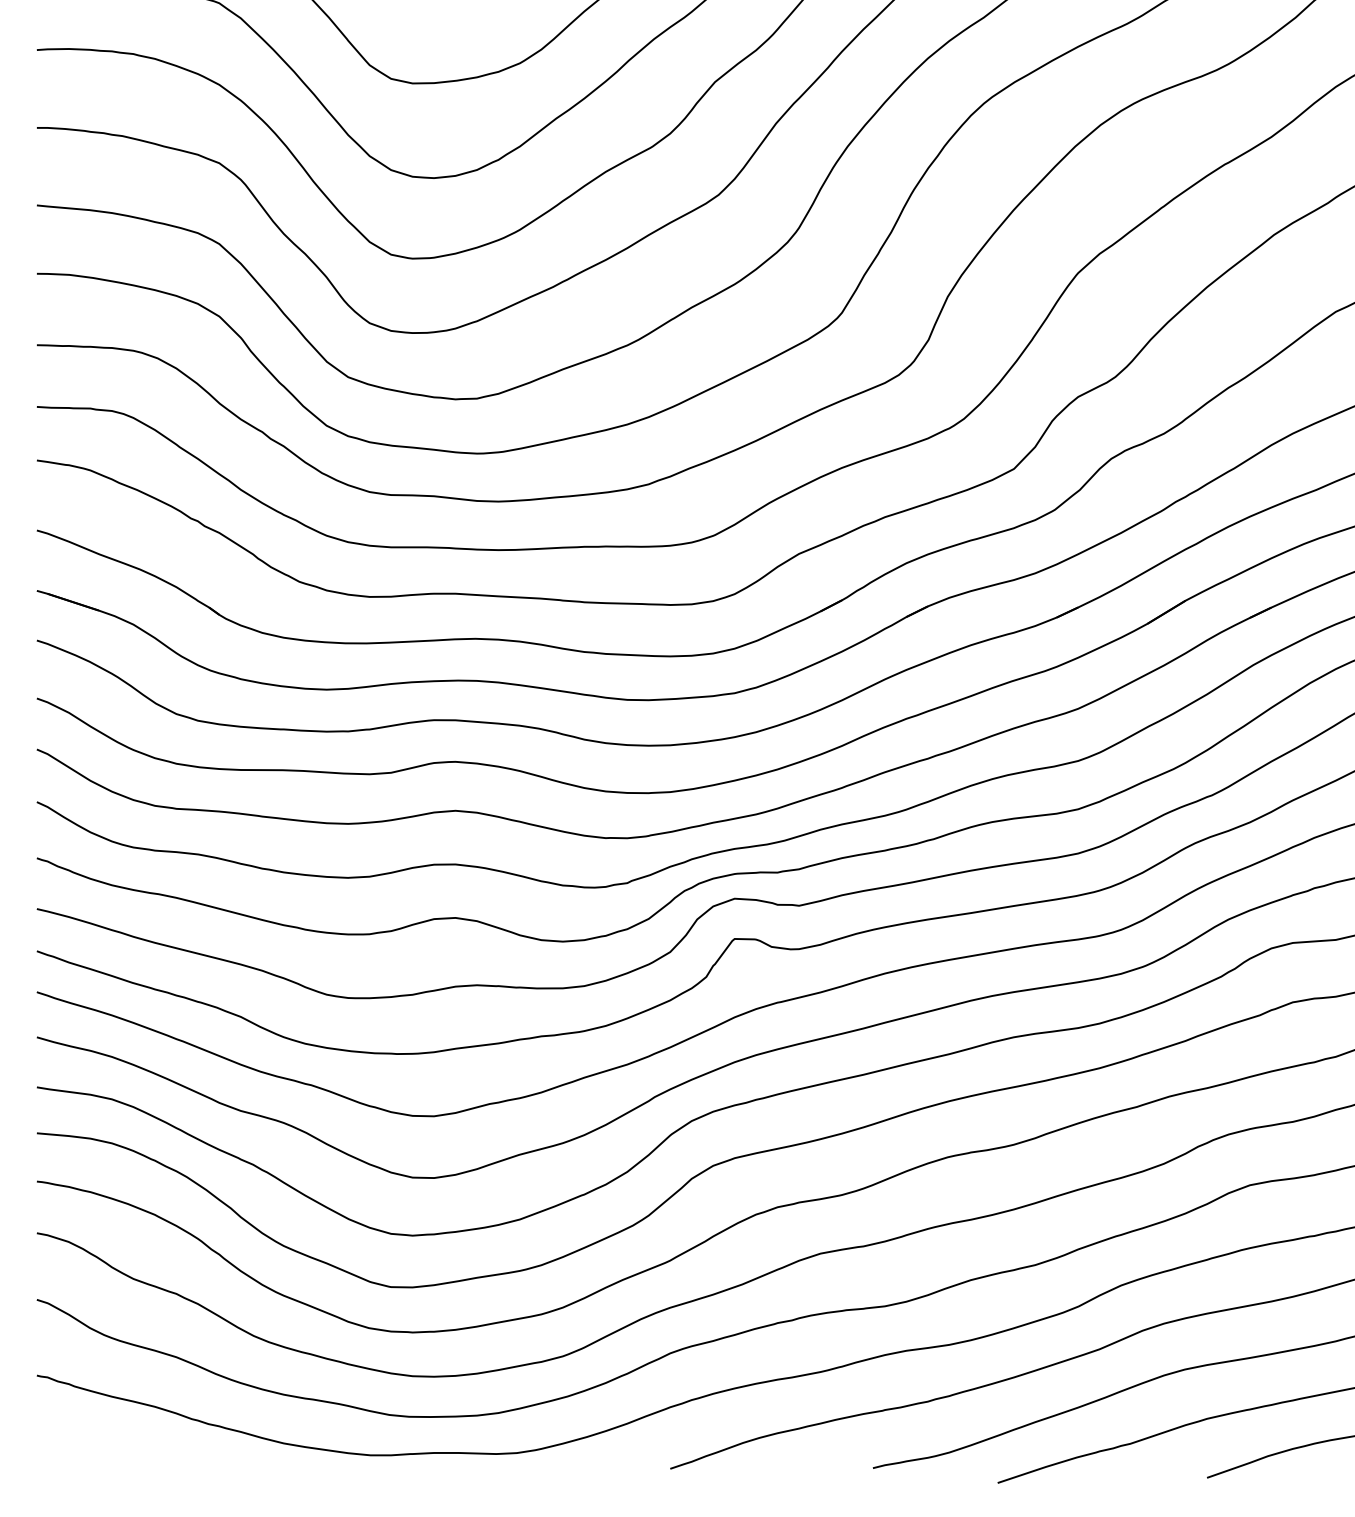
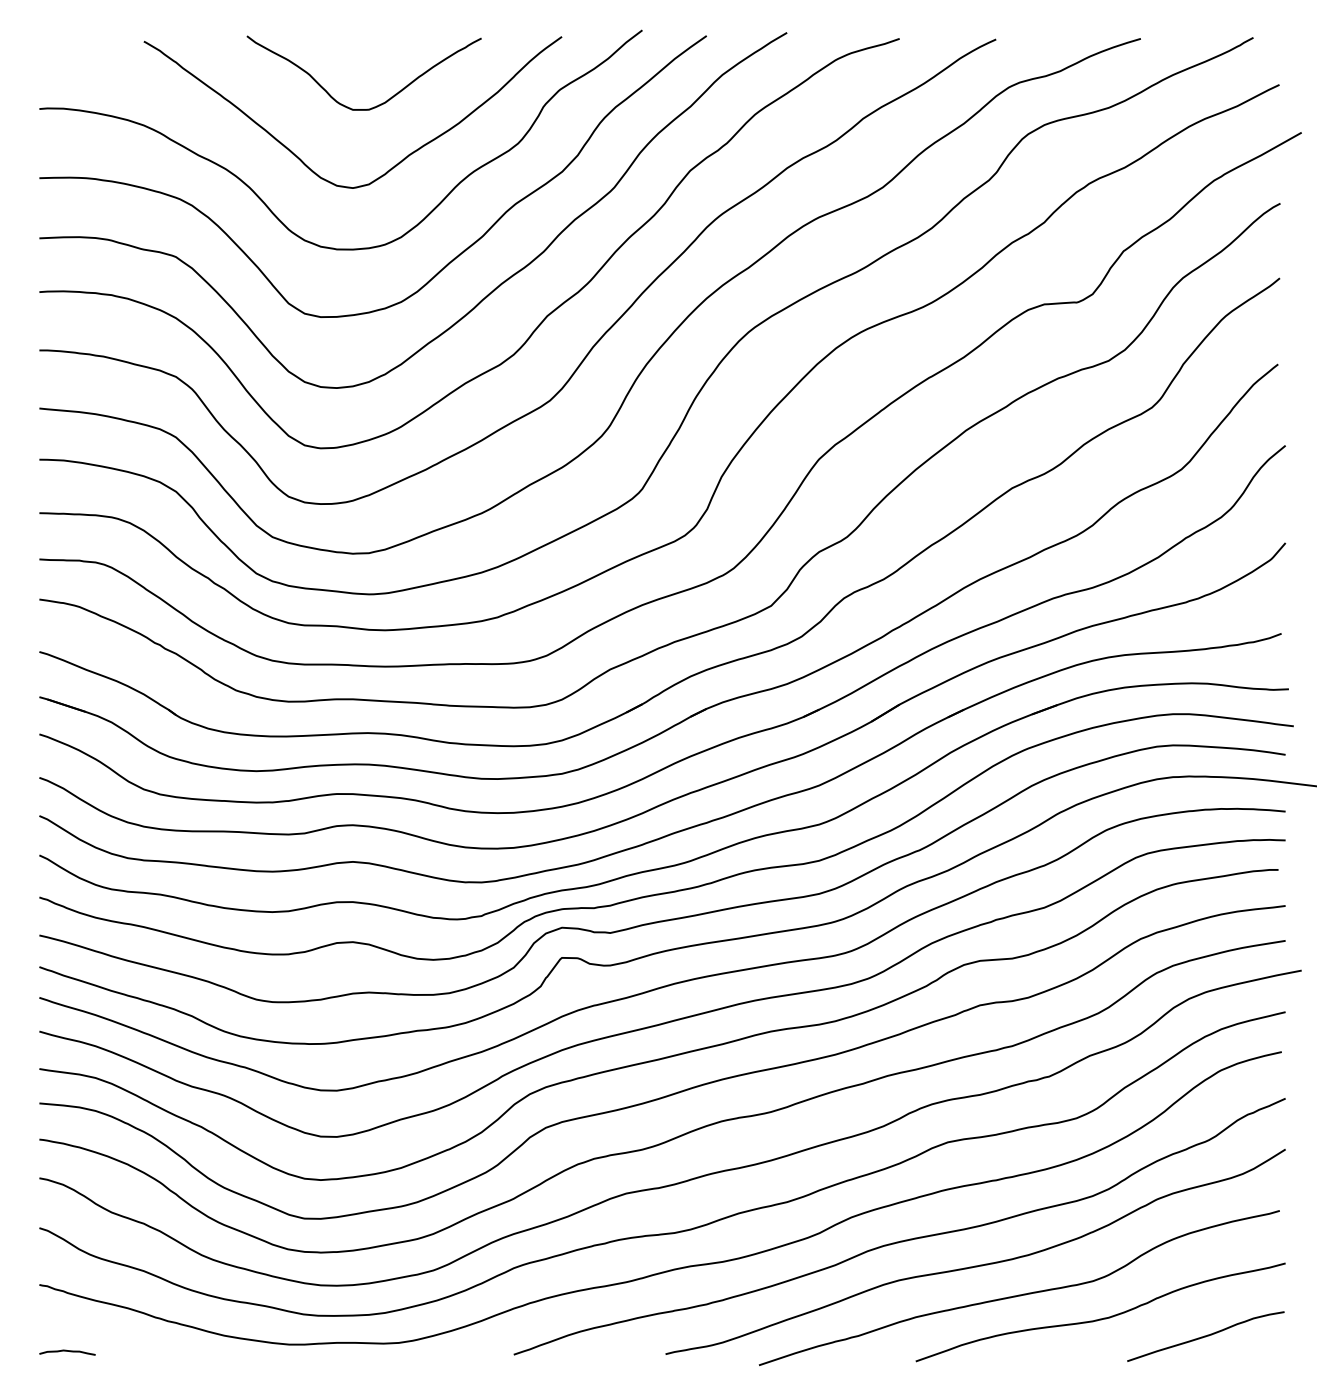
curve: (74, 1464) -> (67, 1351), added

